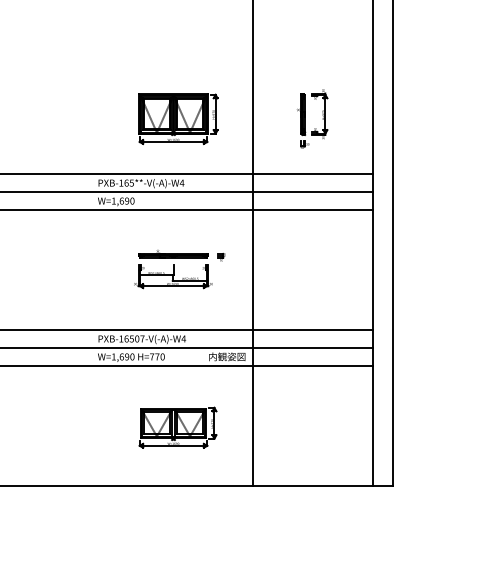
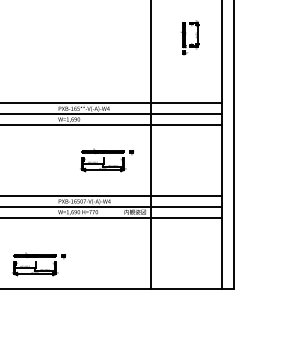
part: (178, 118) -> (106, 70), removed
part: (311, 118) -> (189, 37), moved
part: (177, 428) -> (105, 254), removed
part: (66, 444) -> (39, 264), added

